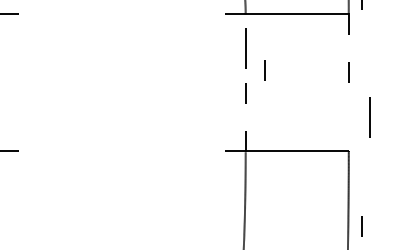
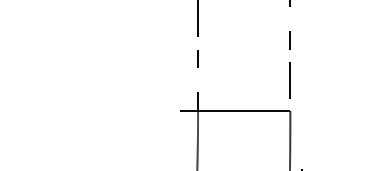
line: (264, 70) -> (214, 38), removed
line: (369, 117) -> (290, 80), moved

